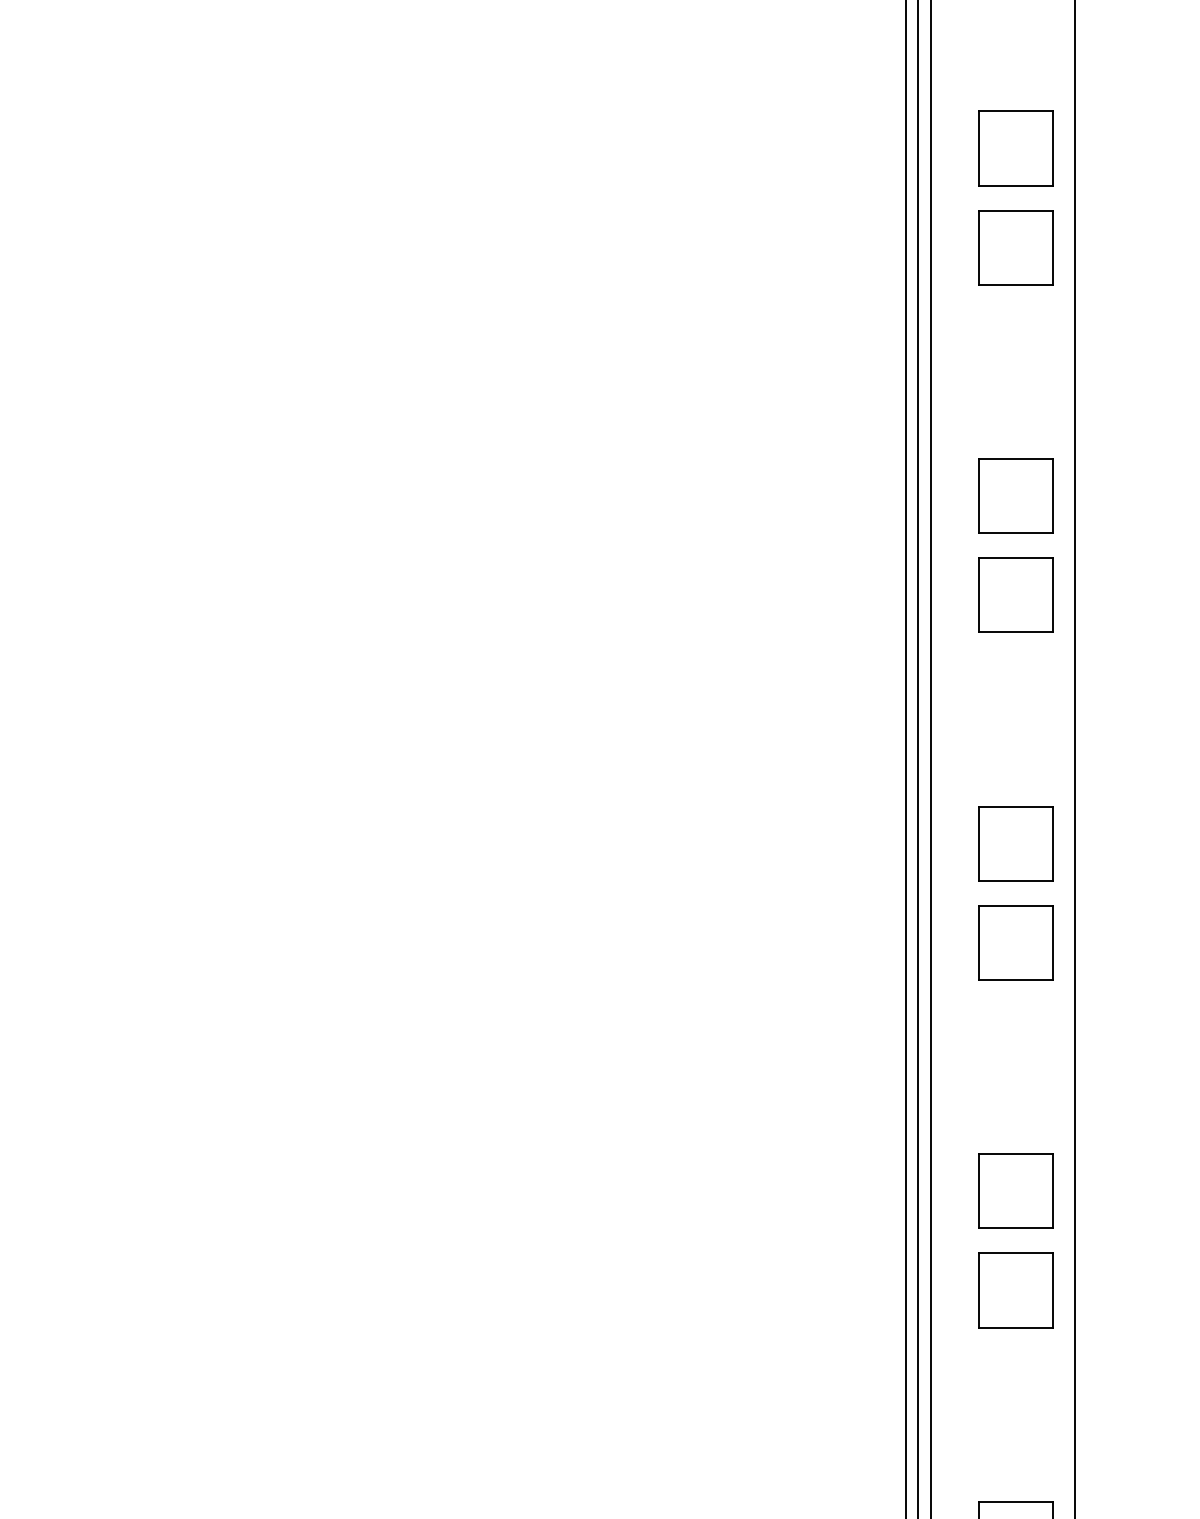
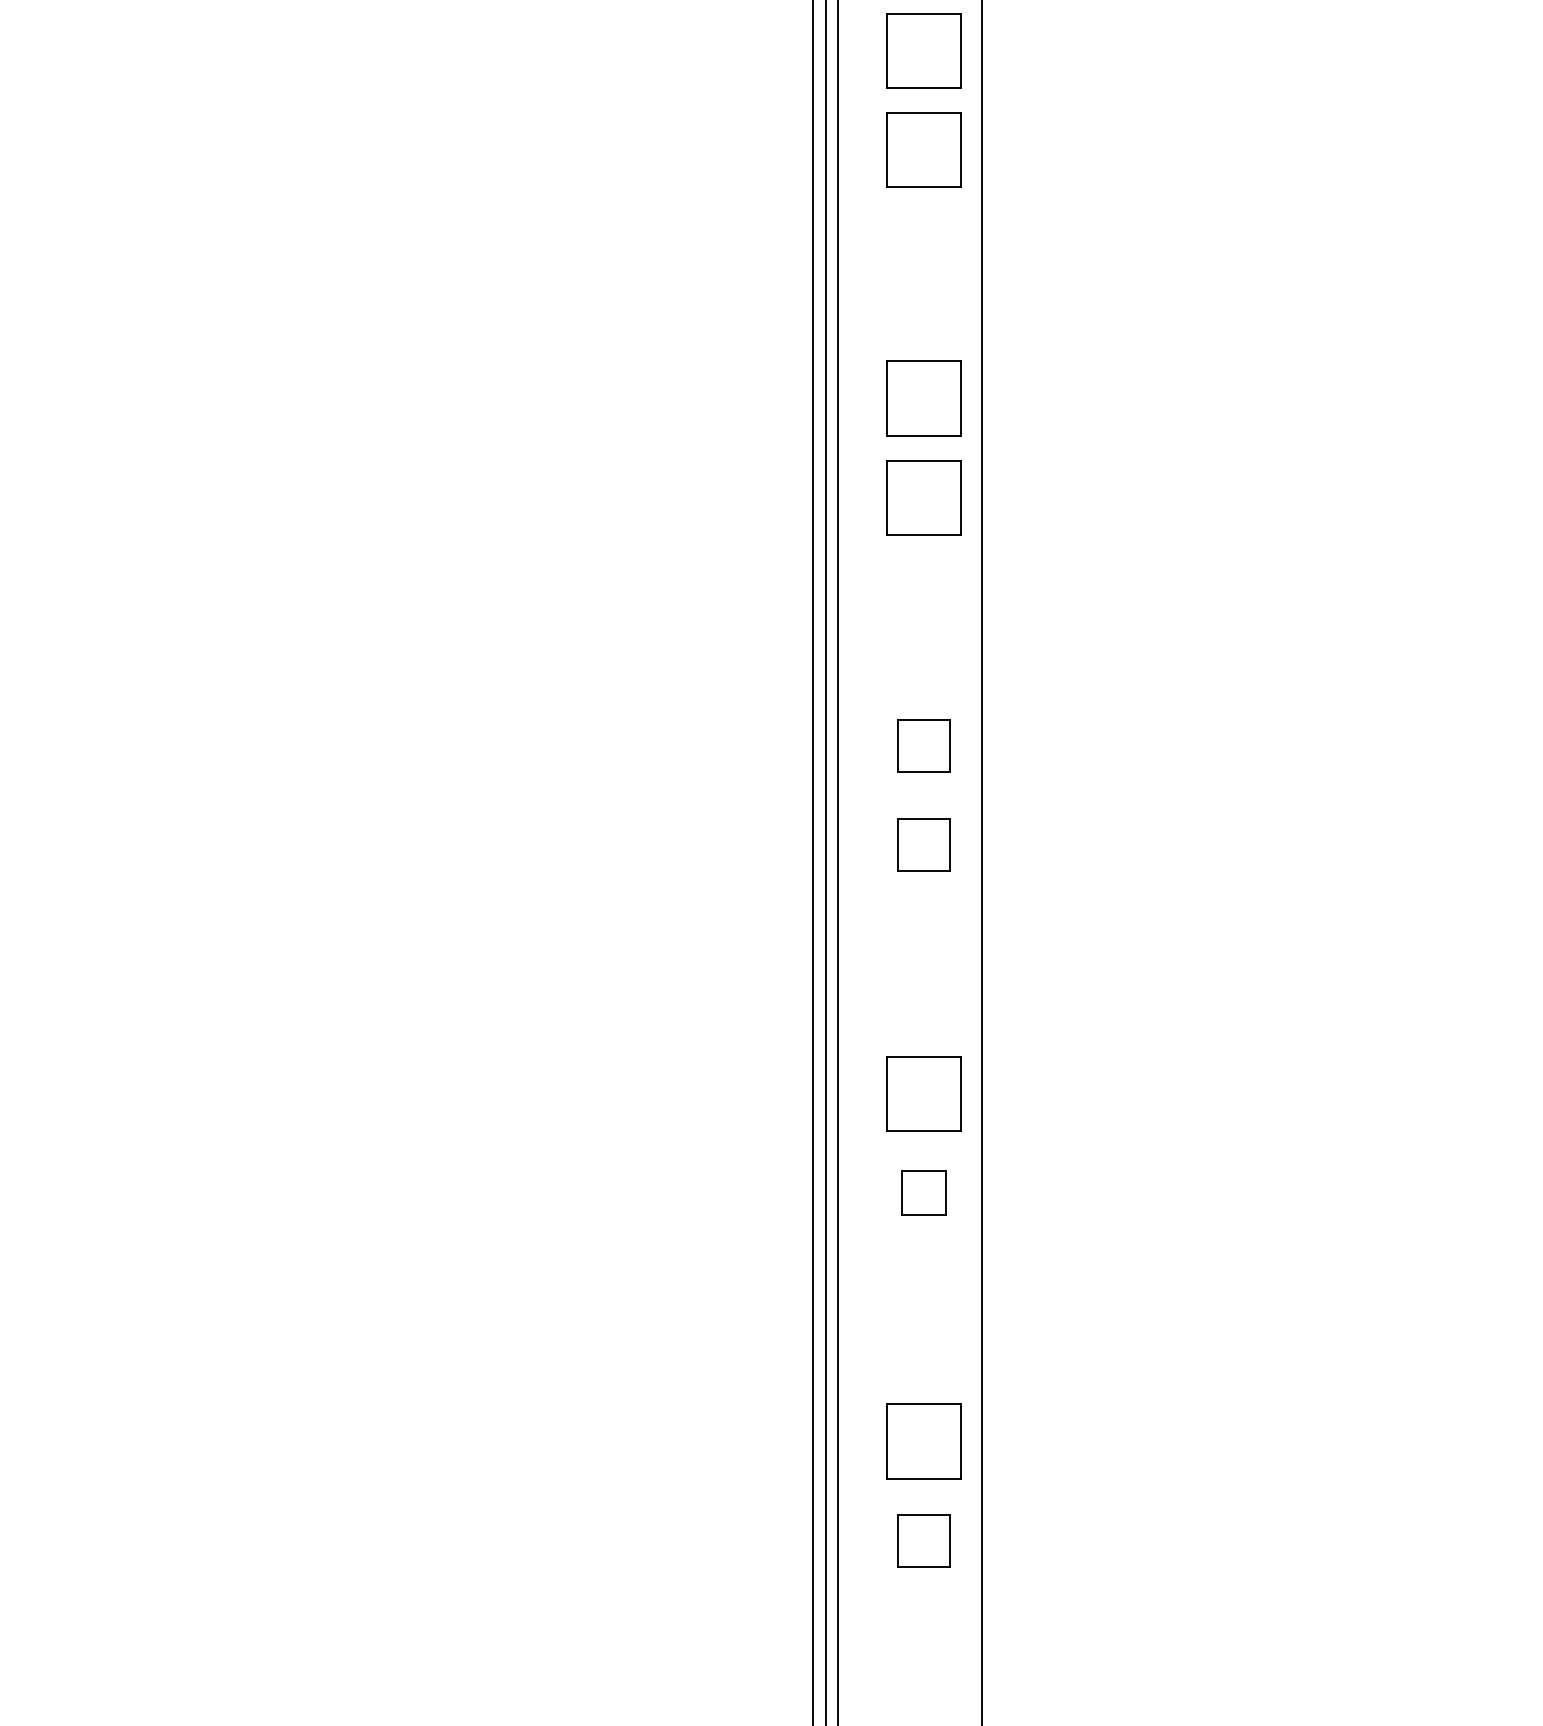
part: (1015, 495) -> (923, 745), size x0.7
part: (1015, 595) -> (923, 845), size x0.7
part: (1015, 942) -> (923, 1192), size x0.6
part: (1015, 1290) -> (923, 1540), size x0.7

